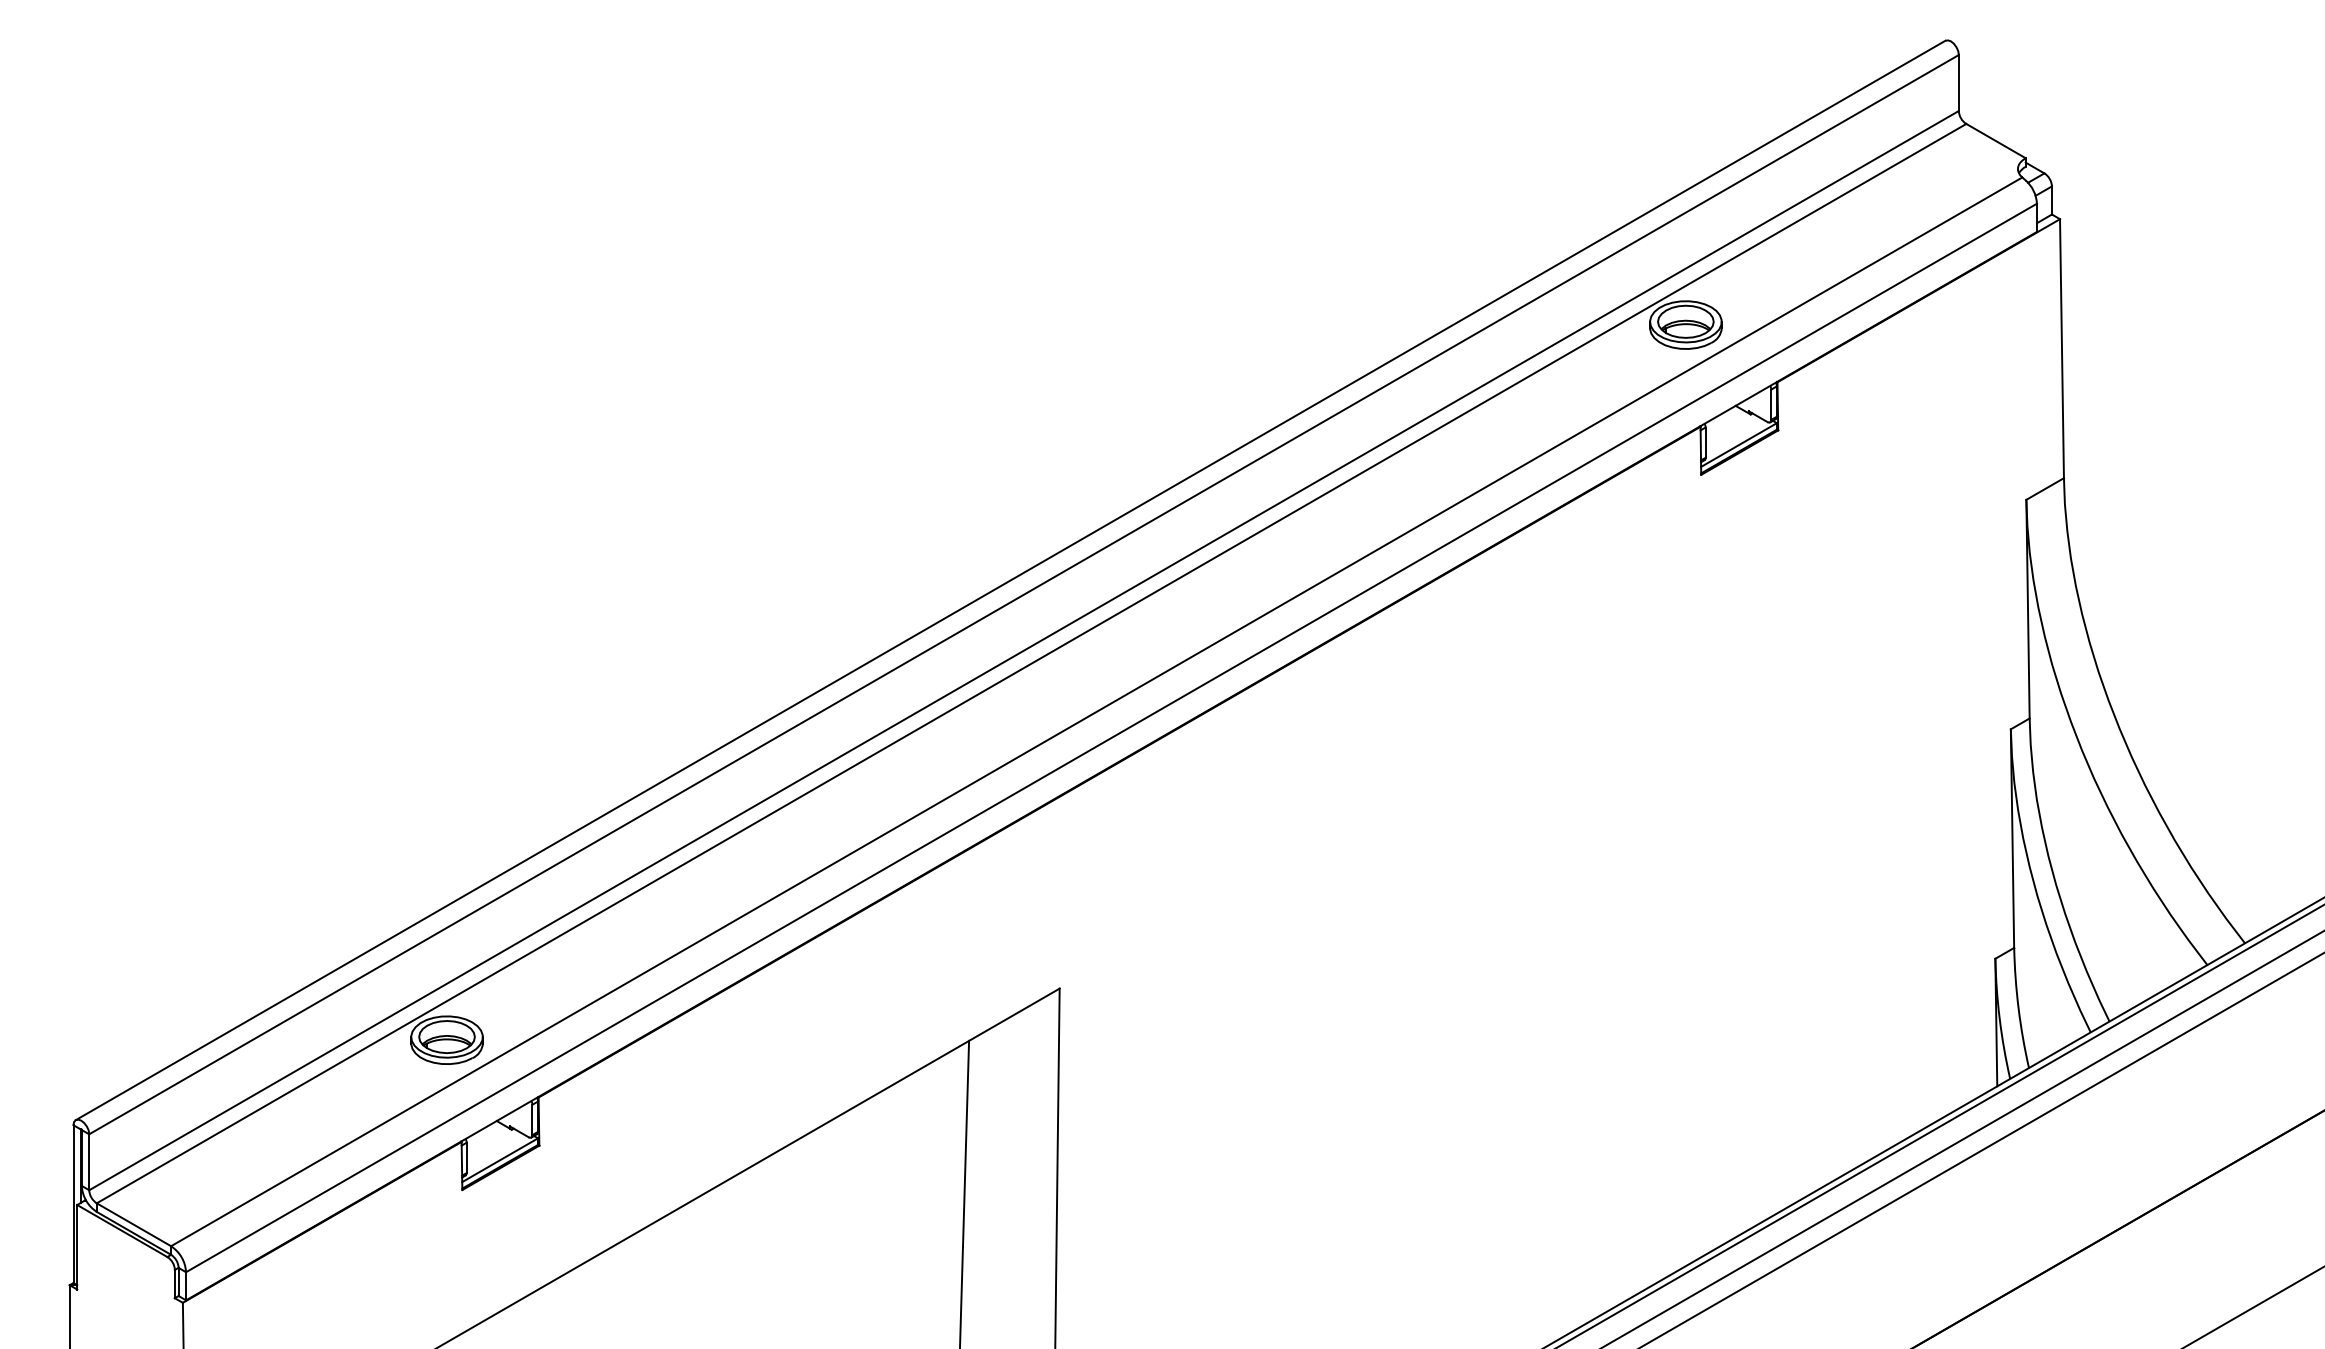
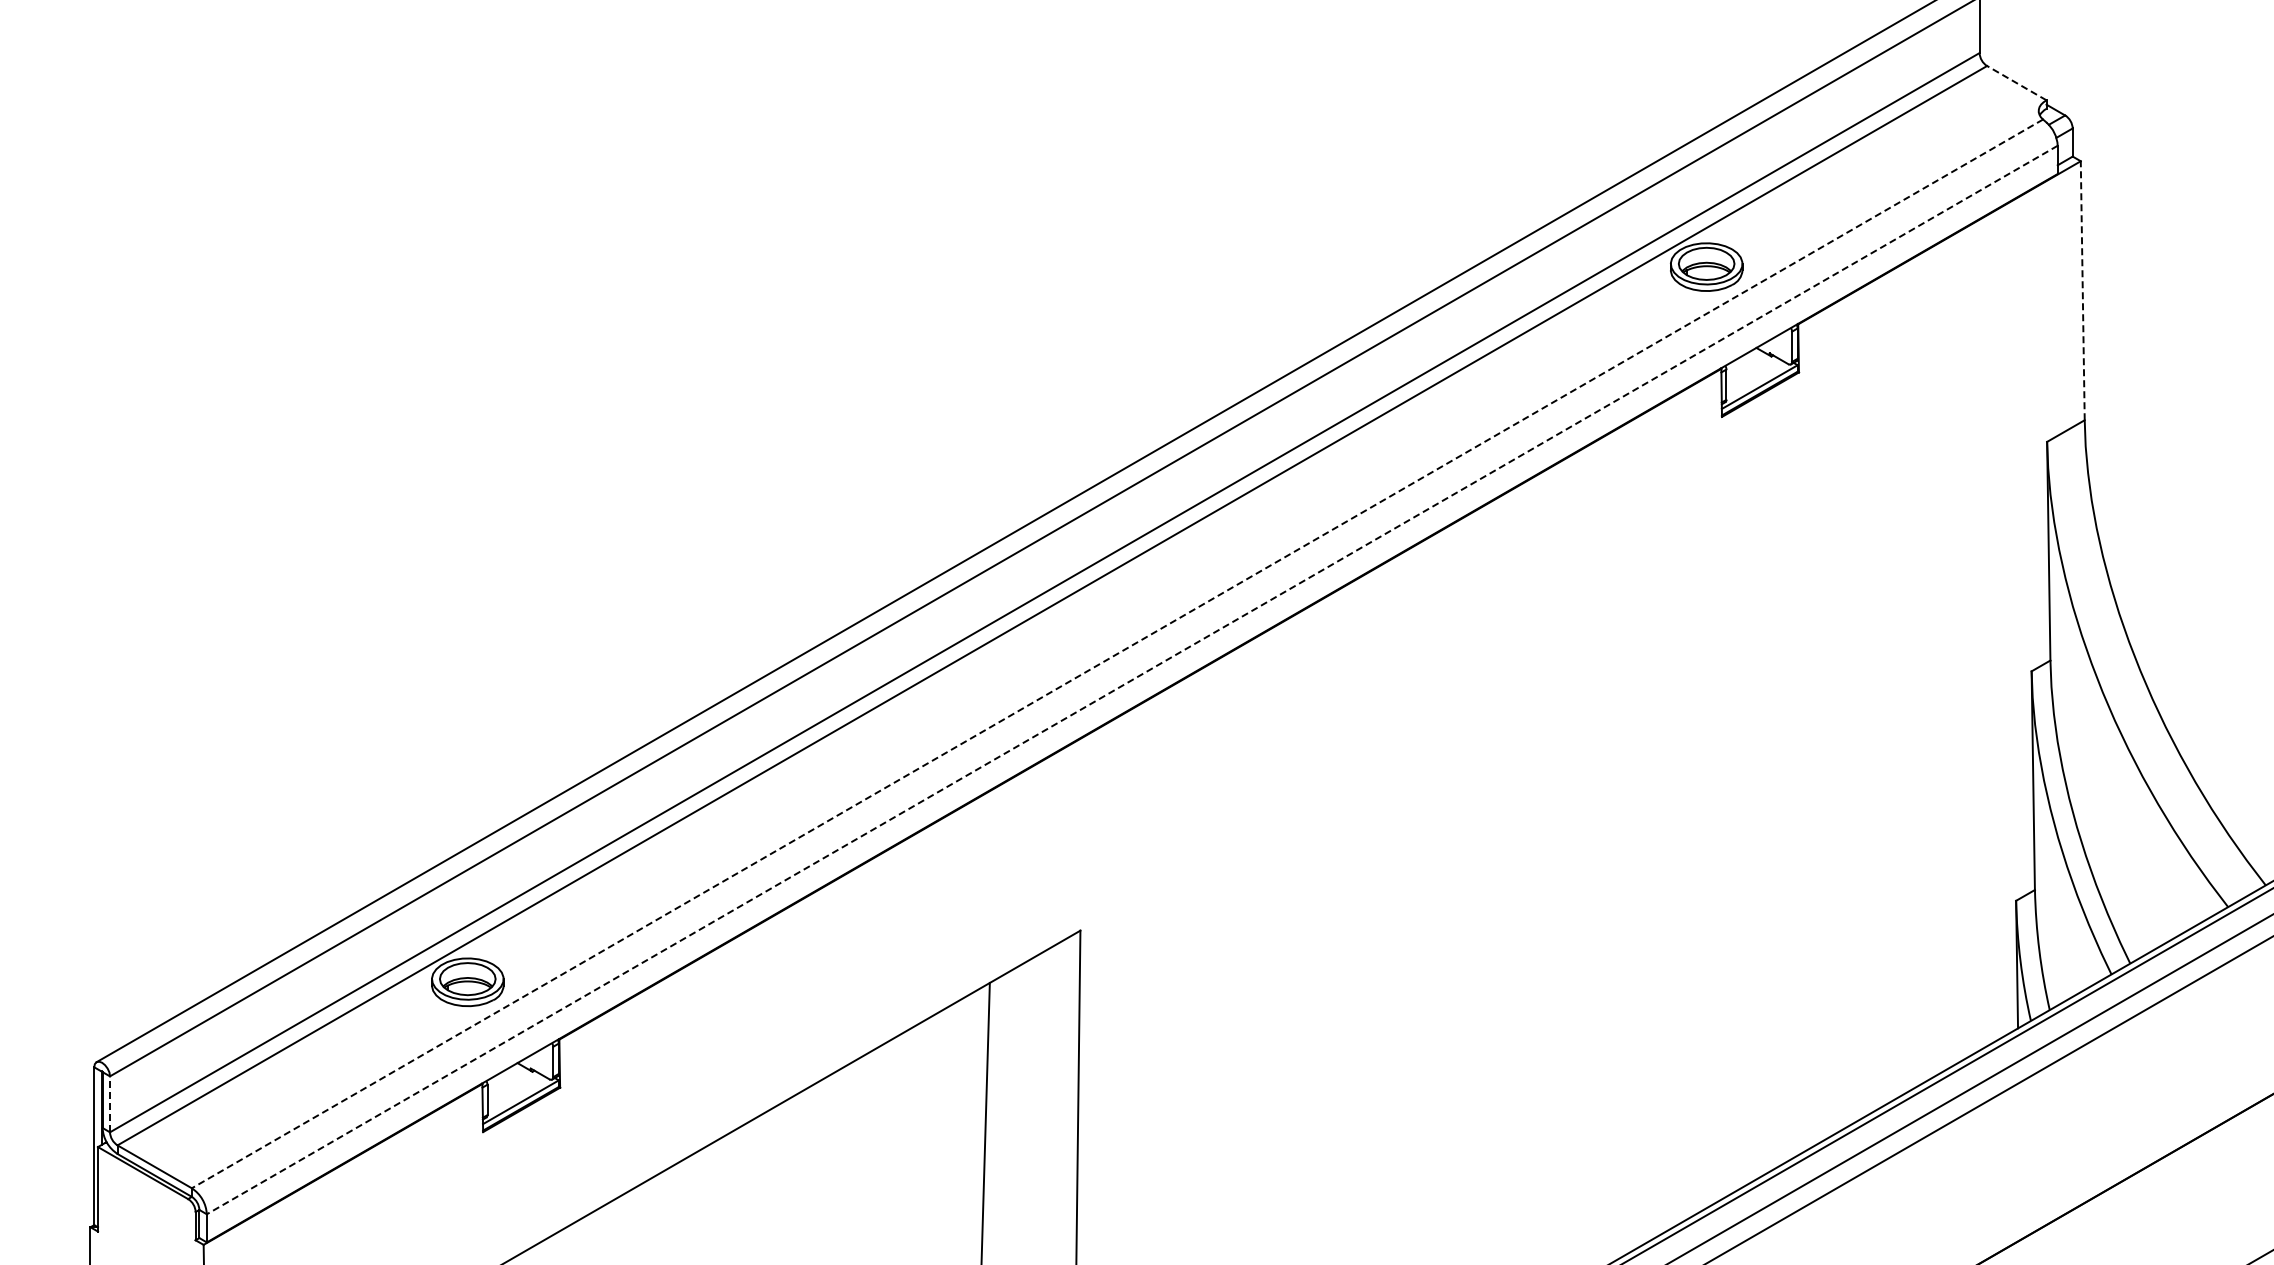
line: (1995, 140) -> (2016, 82), solid -> dashed
line: (2061, 348) -> (2082, 290), solid -> dashed
line: (1096, 711) -> (1117, 653), solid -> dashed
line: (1111, 737) -> (1132, 679), solid -> dashed
line: (89, 1162) -> (110, 1104), solid -> dashed

